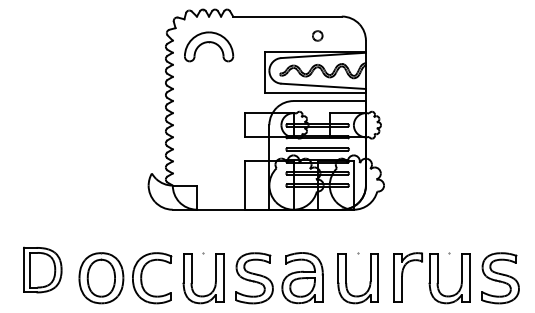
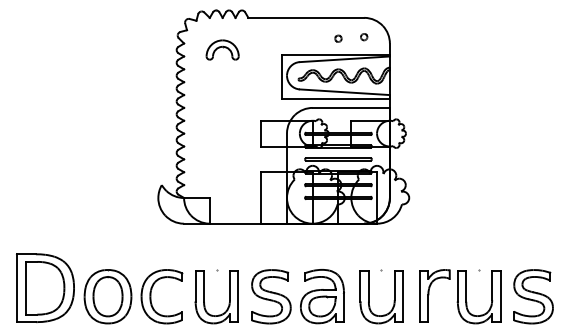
part: (341, 34) -> (363, 36), added
part: (317, 36) -> (338, 39), size x0.62
part: (208, 46) -> (222, 49), size x0.62
part: (42, 269) -> (45, 287), size x1.43

